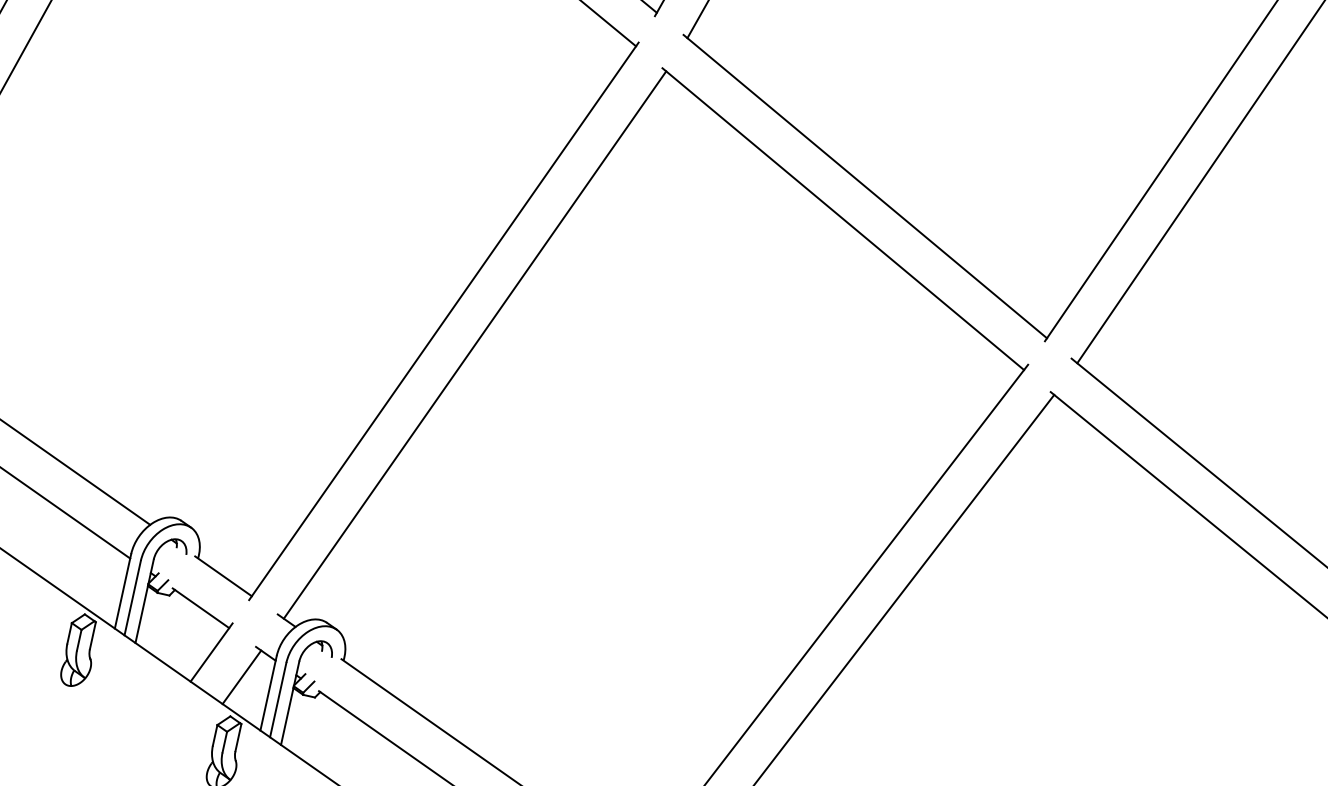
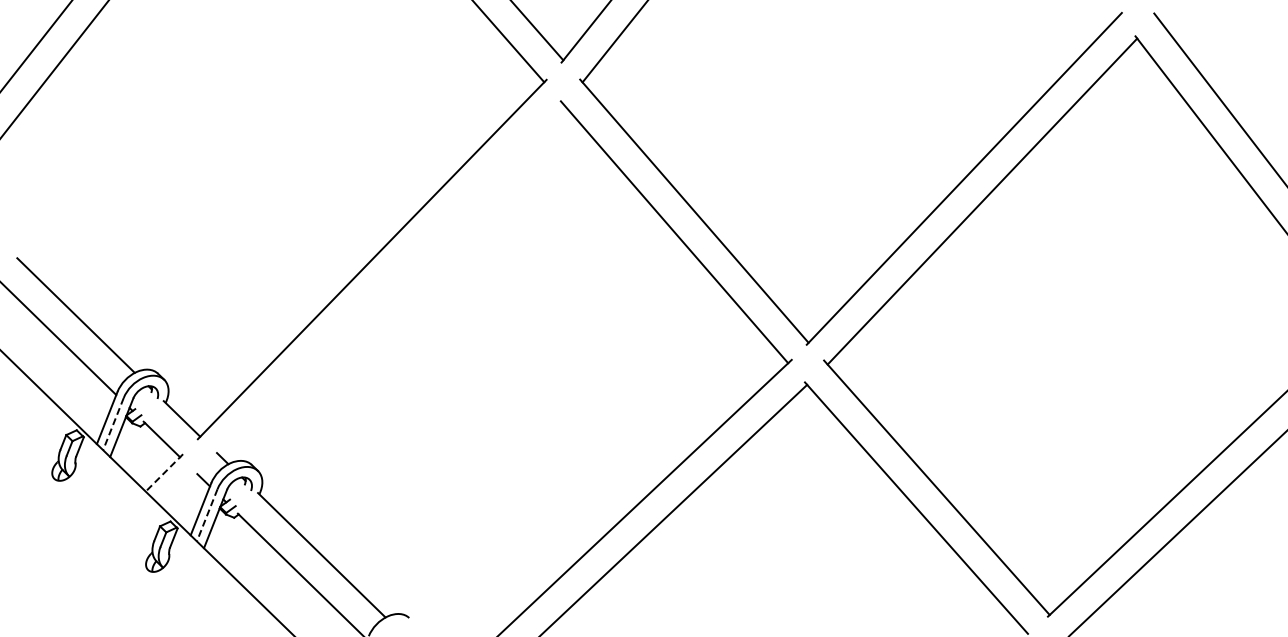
line: (474, 345) -> (391, 280), removed
line: (132, 598) -> (113, 424), solid -> dashed
line: (211, 653) -> (164, 473), solid -> dashed
line: (241, 677) -> (183, 494), removed
line: (278, 700) -> (207, 515), solid -> dashed

